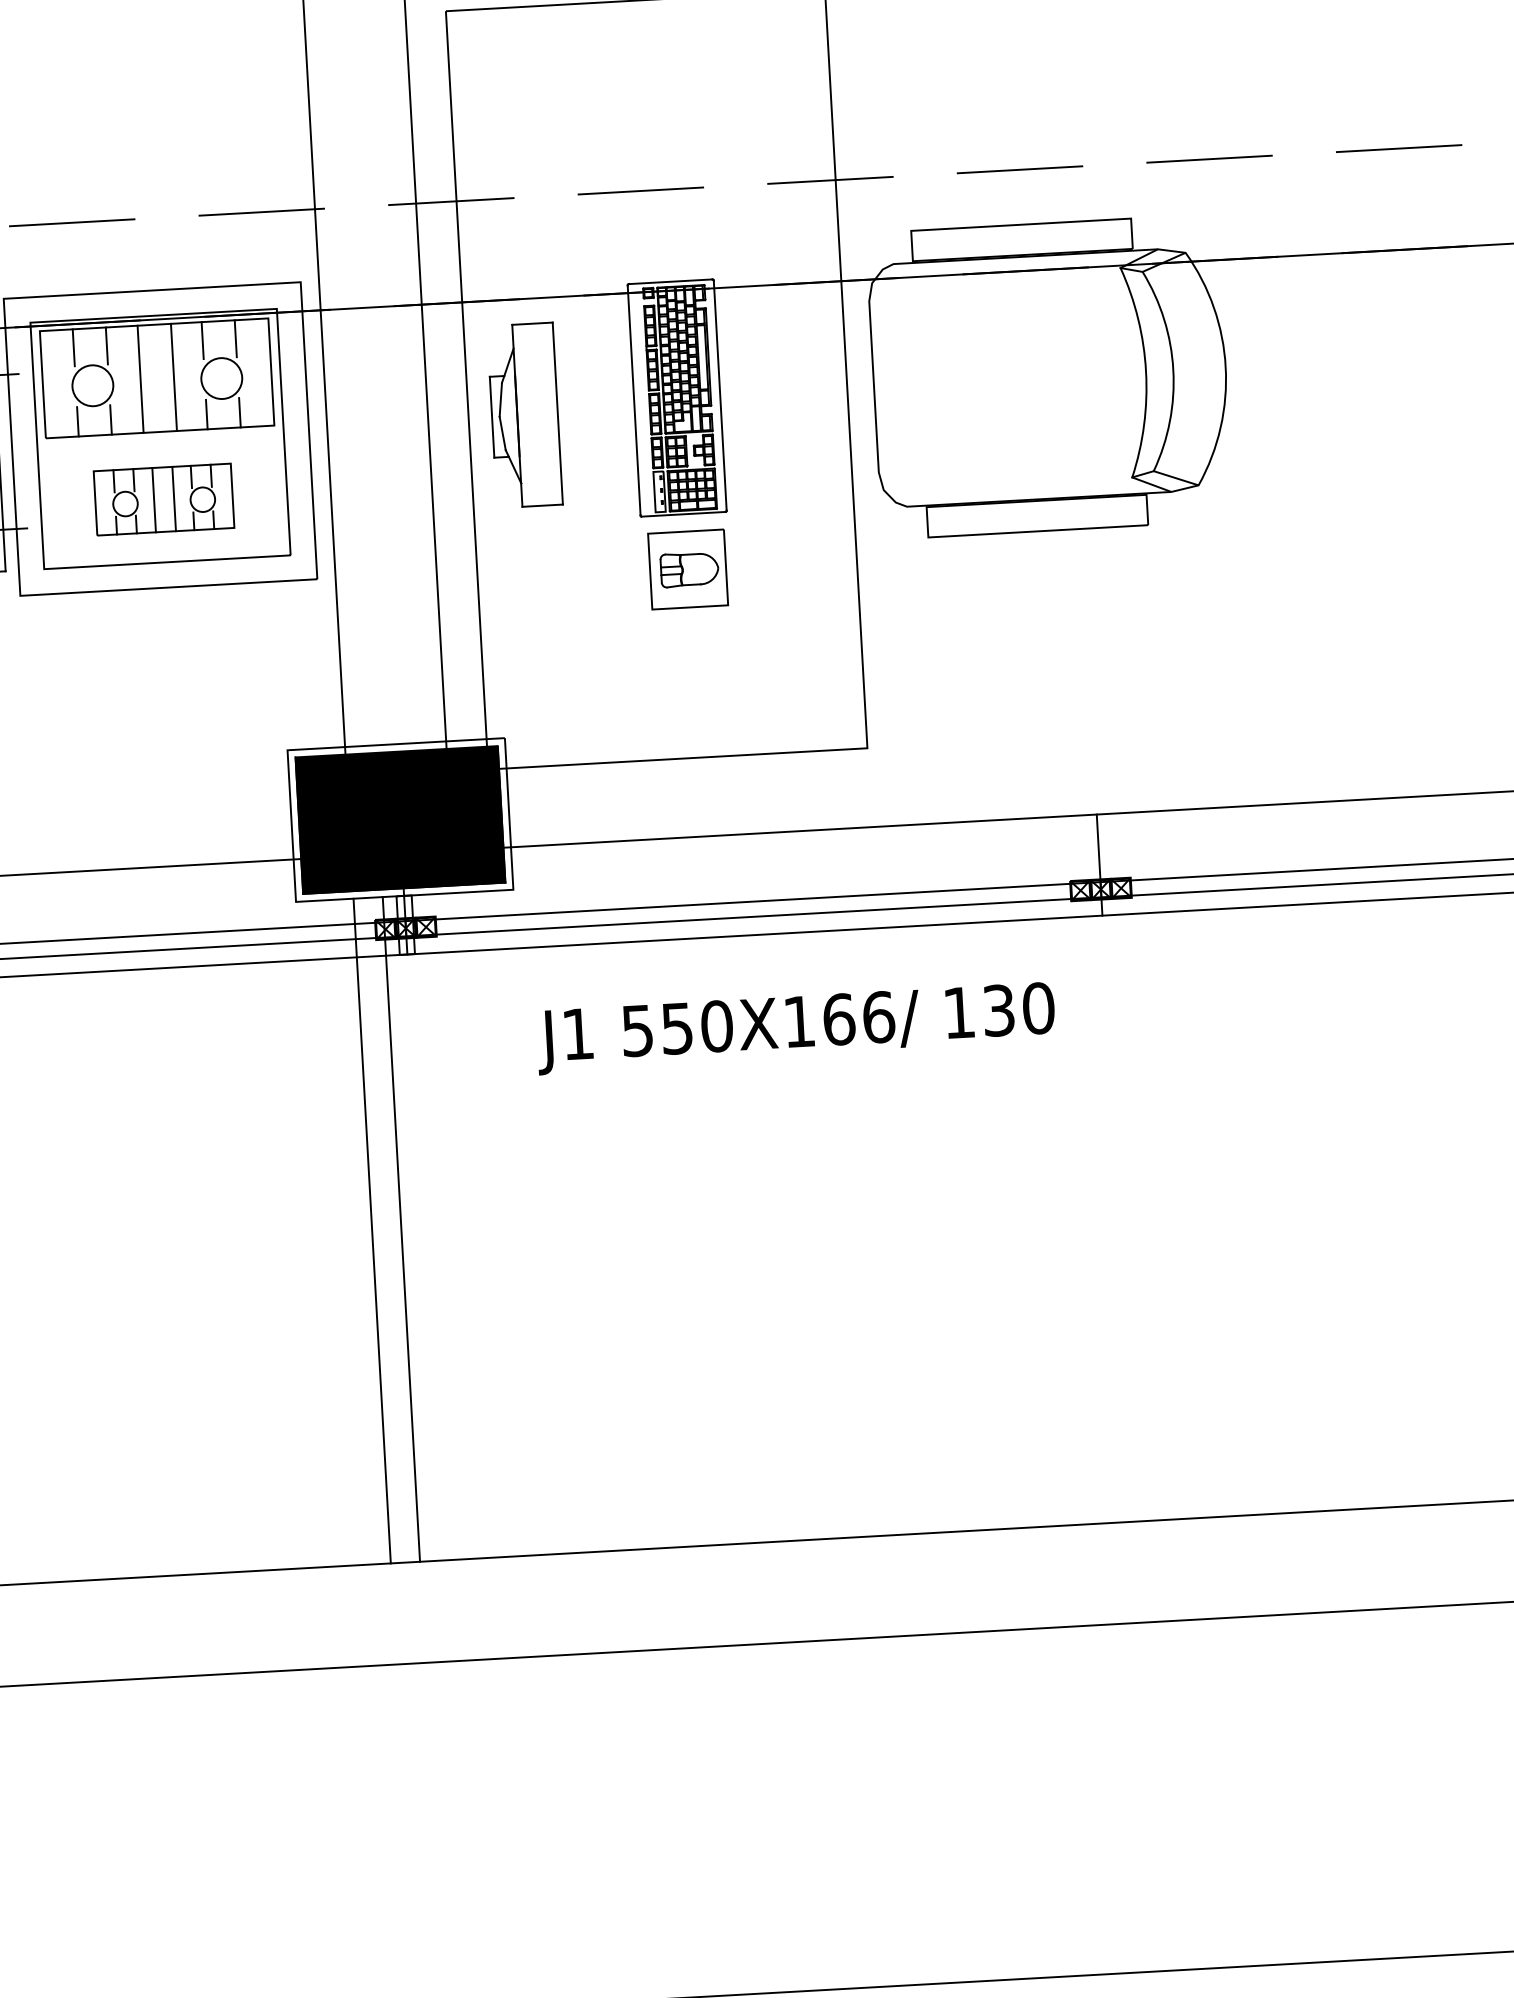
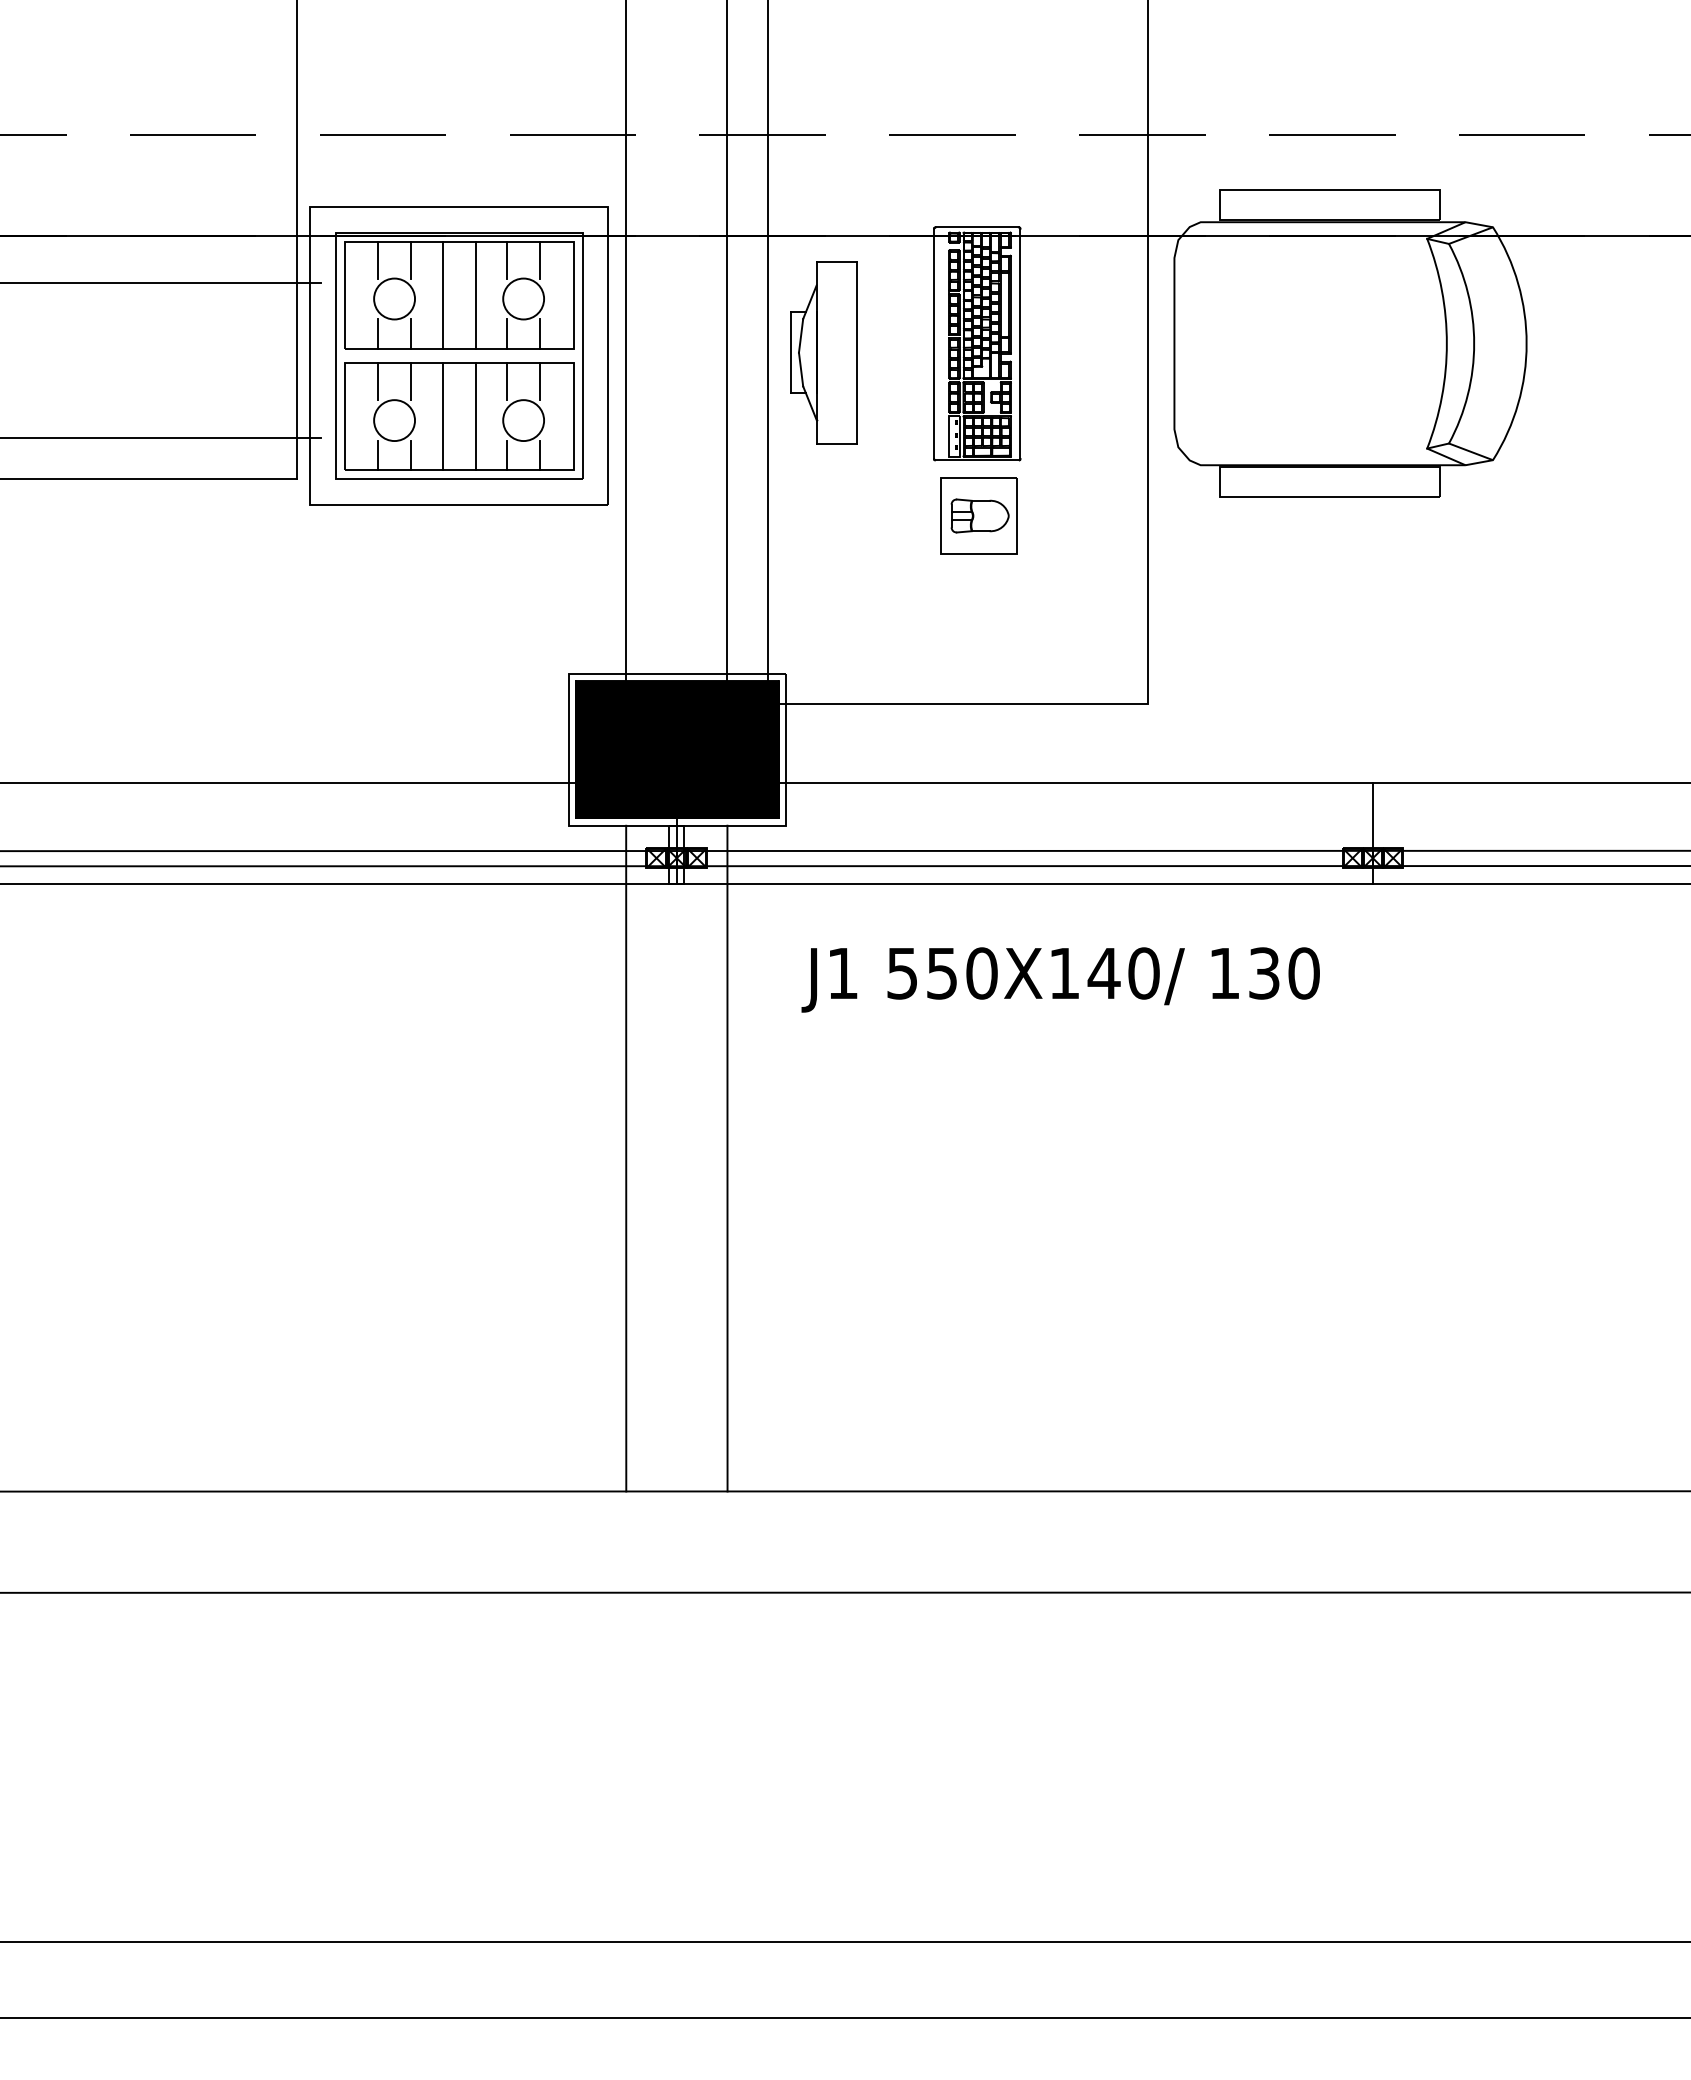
part: (164, 499) -> (459, 416), size x1.67
text: (858, 1018) -> (1123, 973), 550X166/ -> 550X140/
line: (401, 1229) -> (727, 1158), moved

